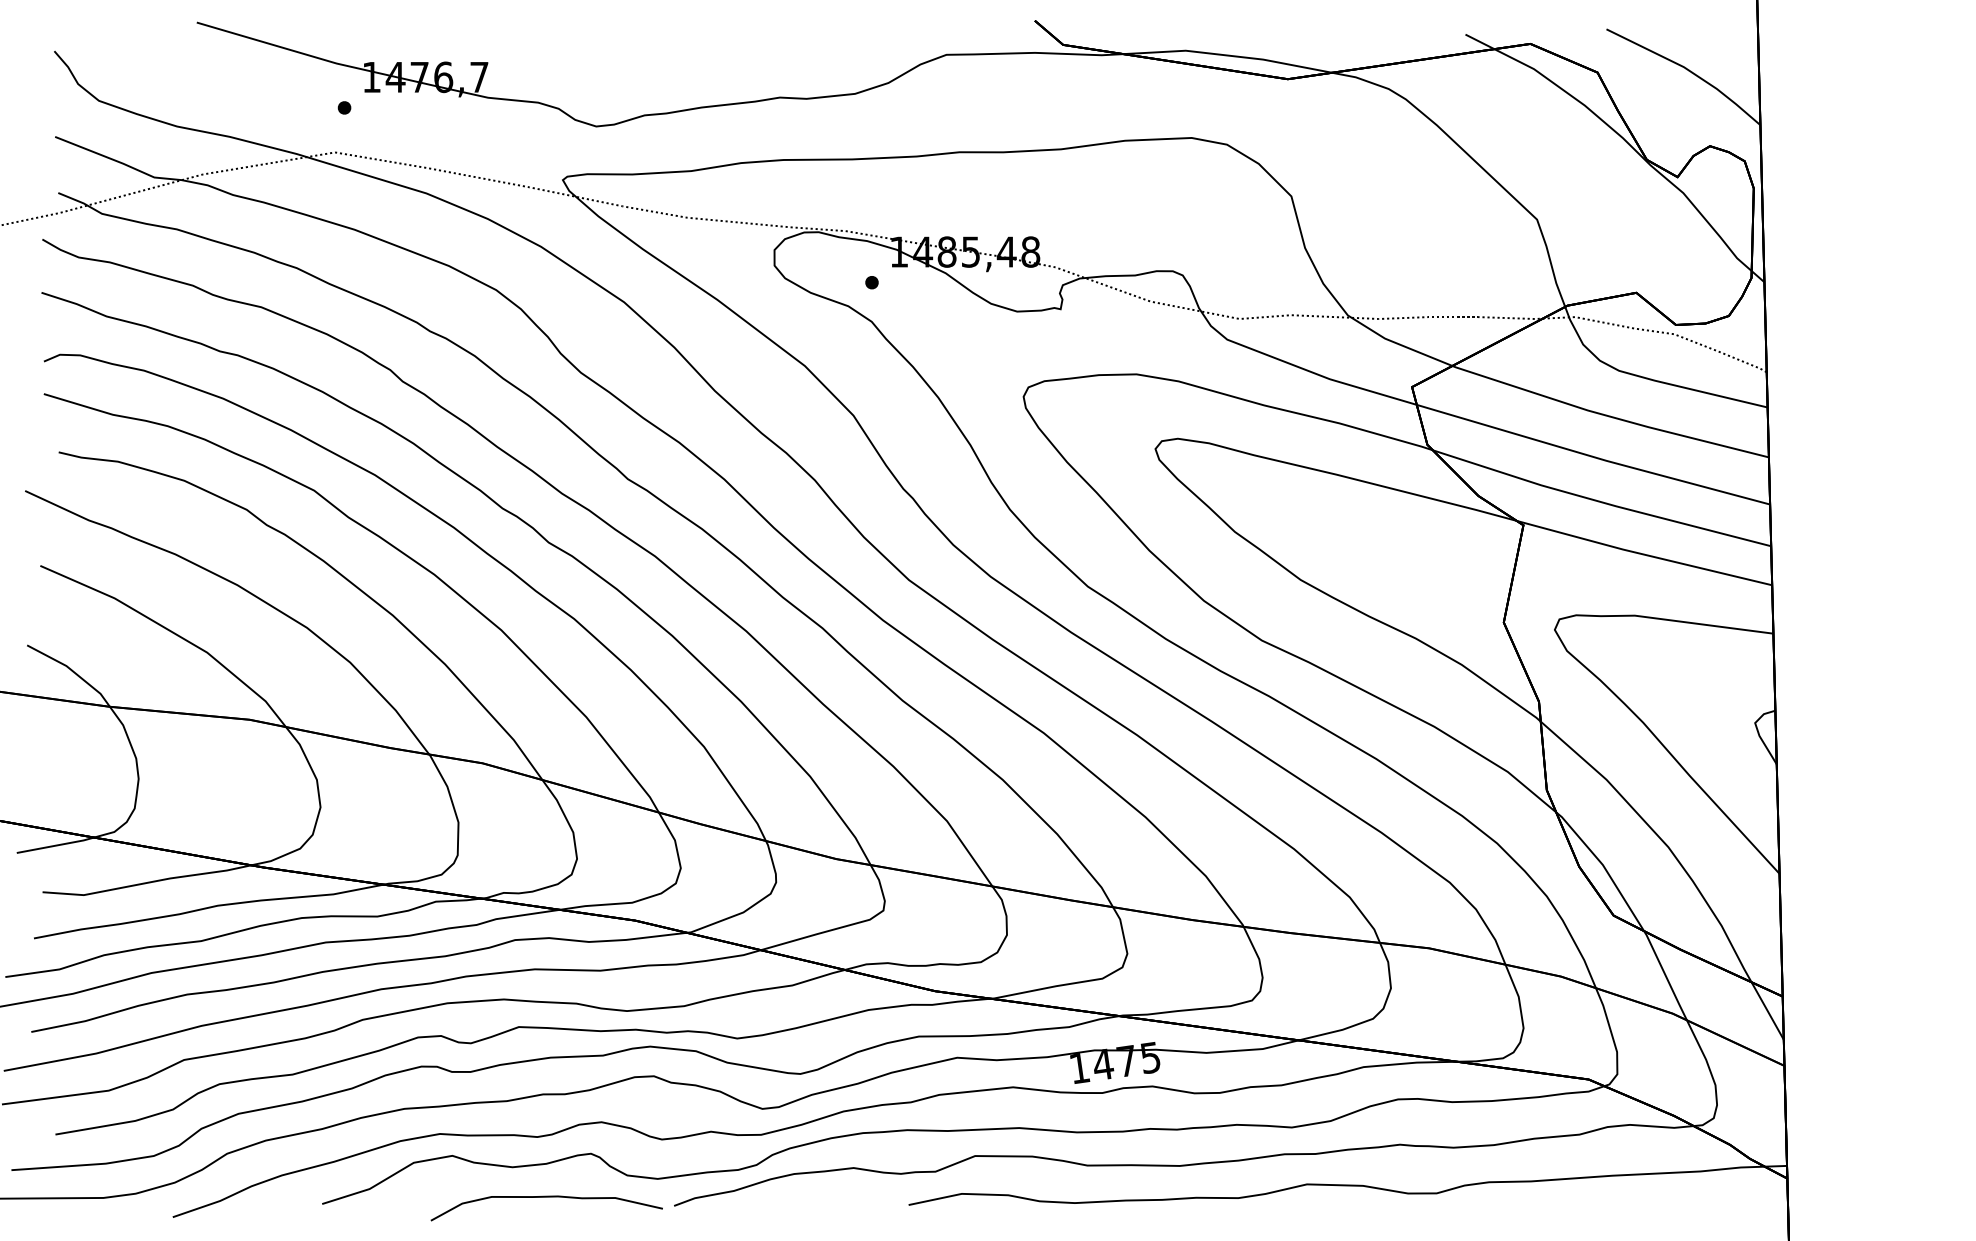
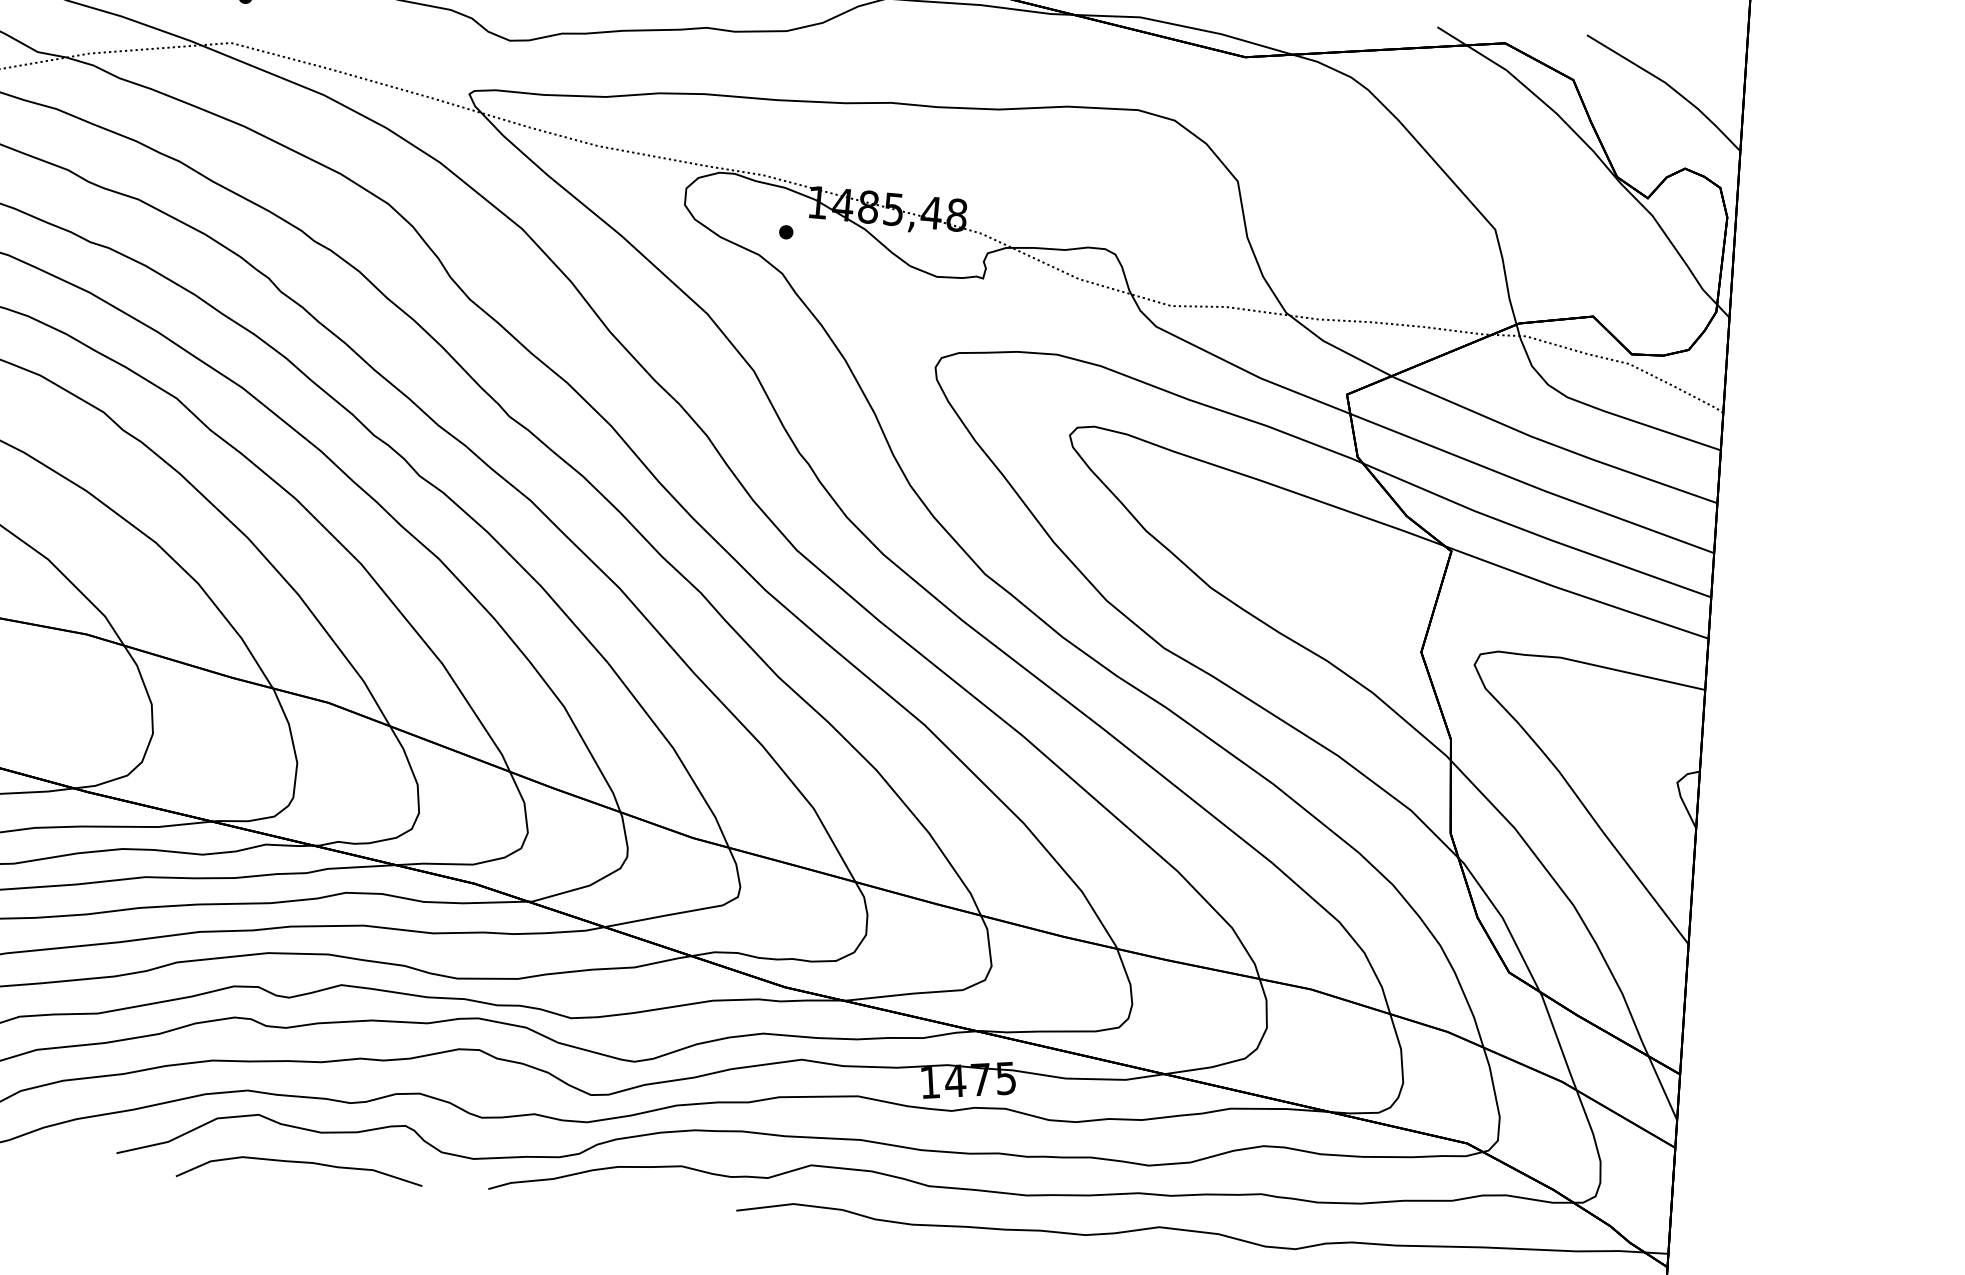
curve: (546, 1197) -> (300, 1162), moved

